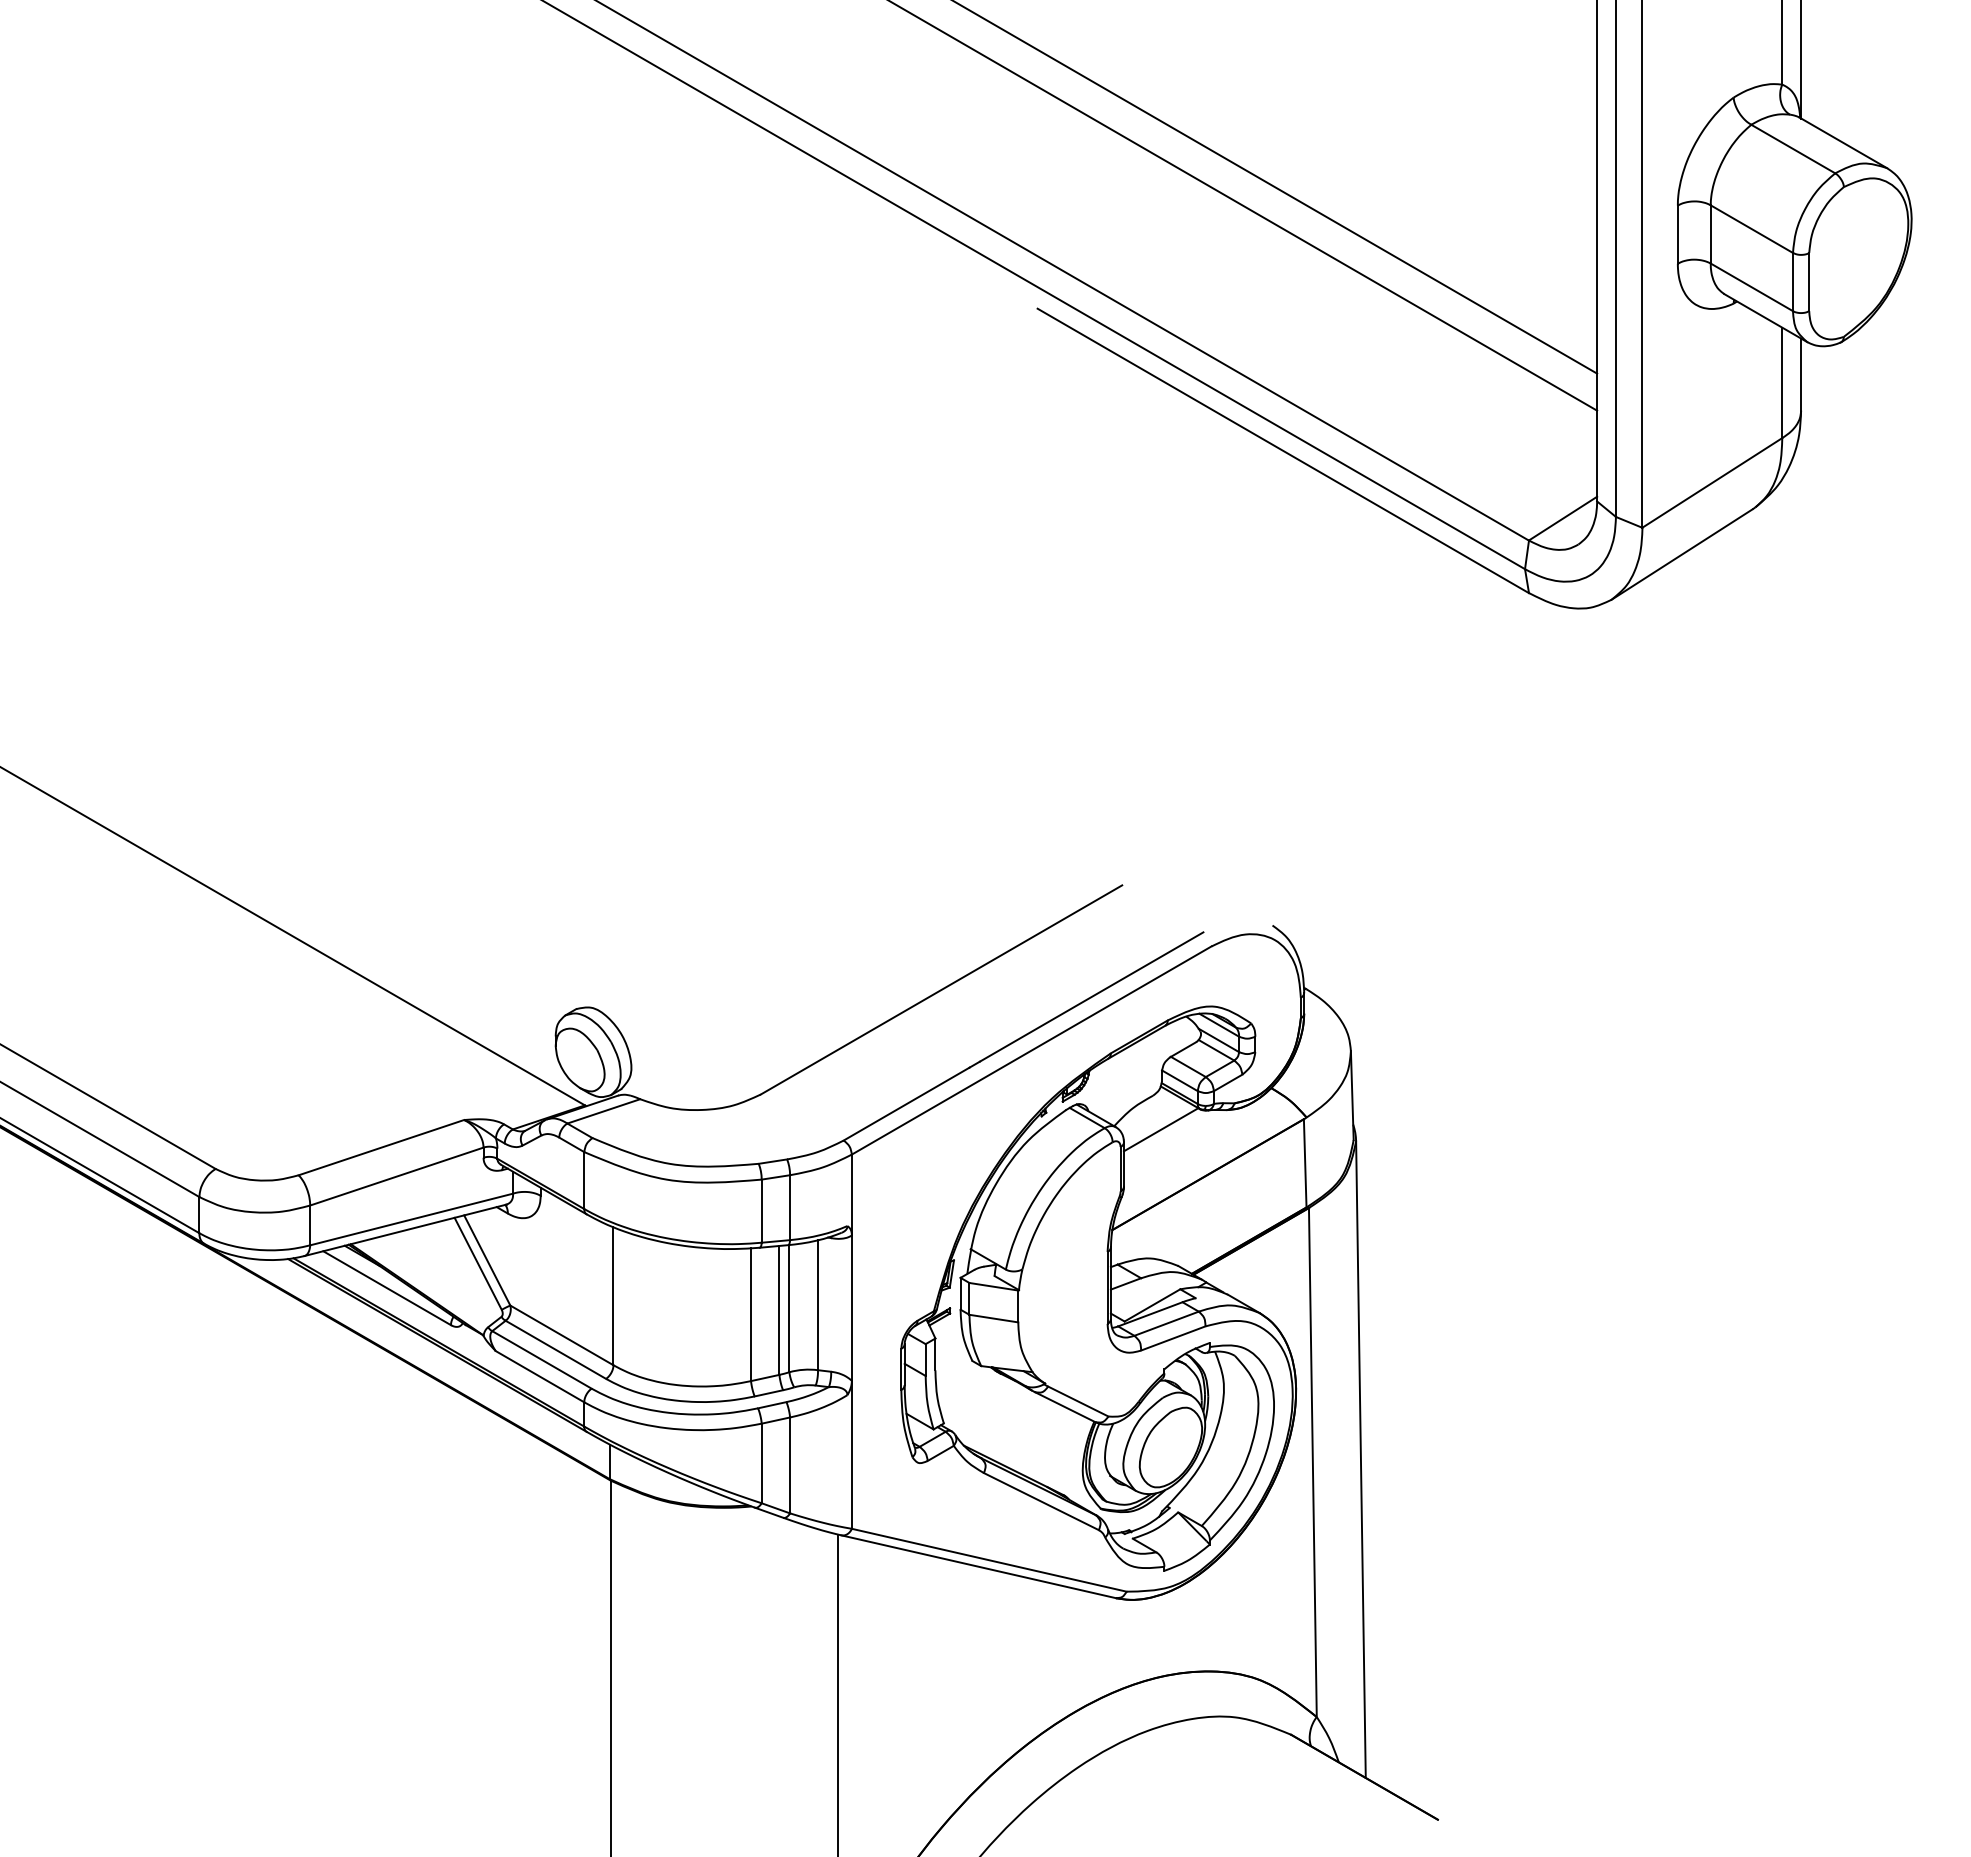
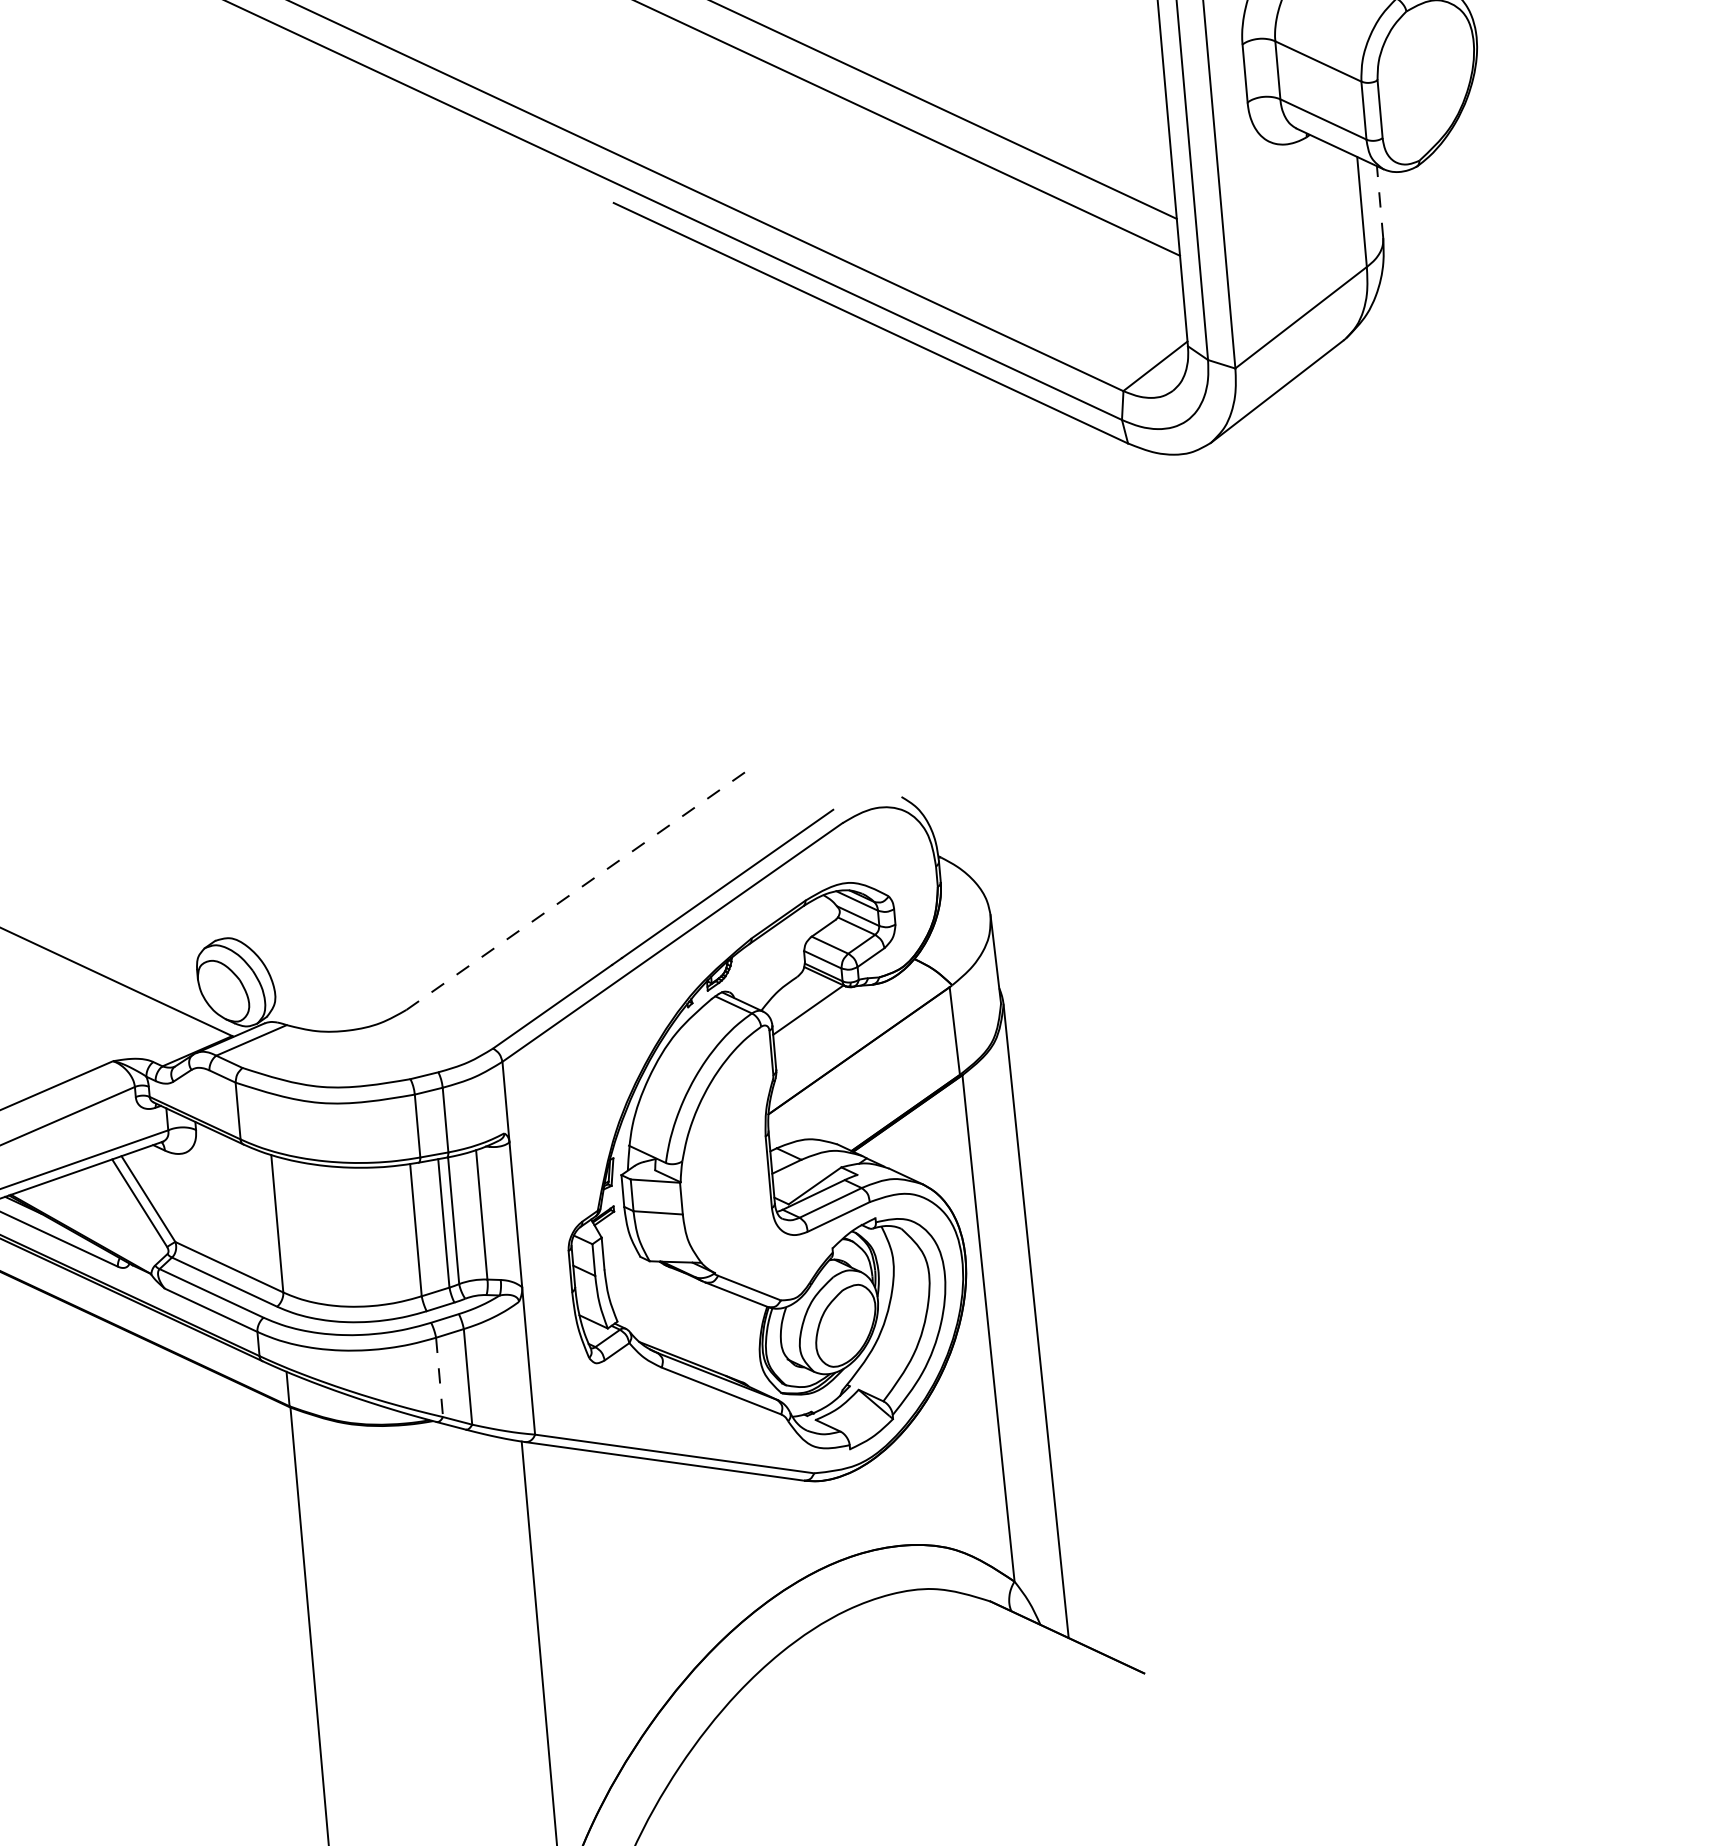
line: (1801, 374) -> (1380, 201), solid -> dashed
line: (941, 989) -> (577, 889), solid -> dashed
line: (761, 1463) -> (439, 1377), solid -> dashed

